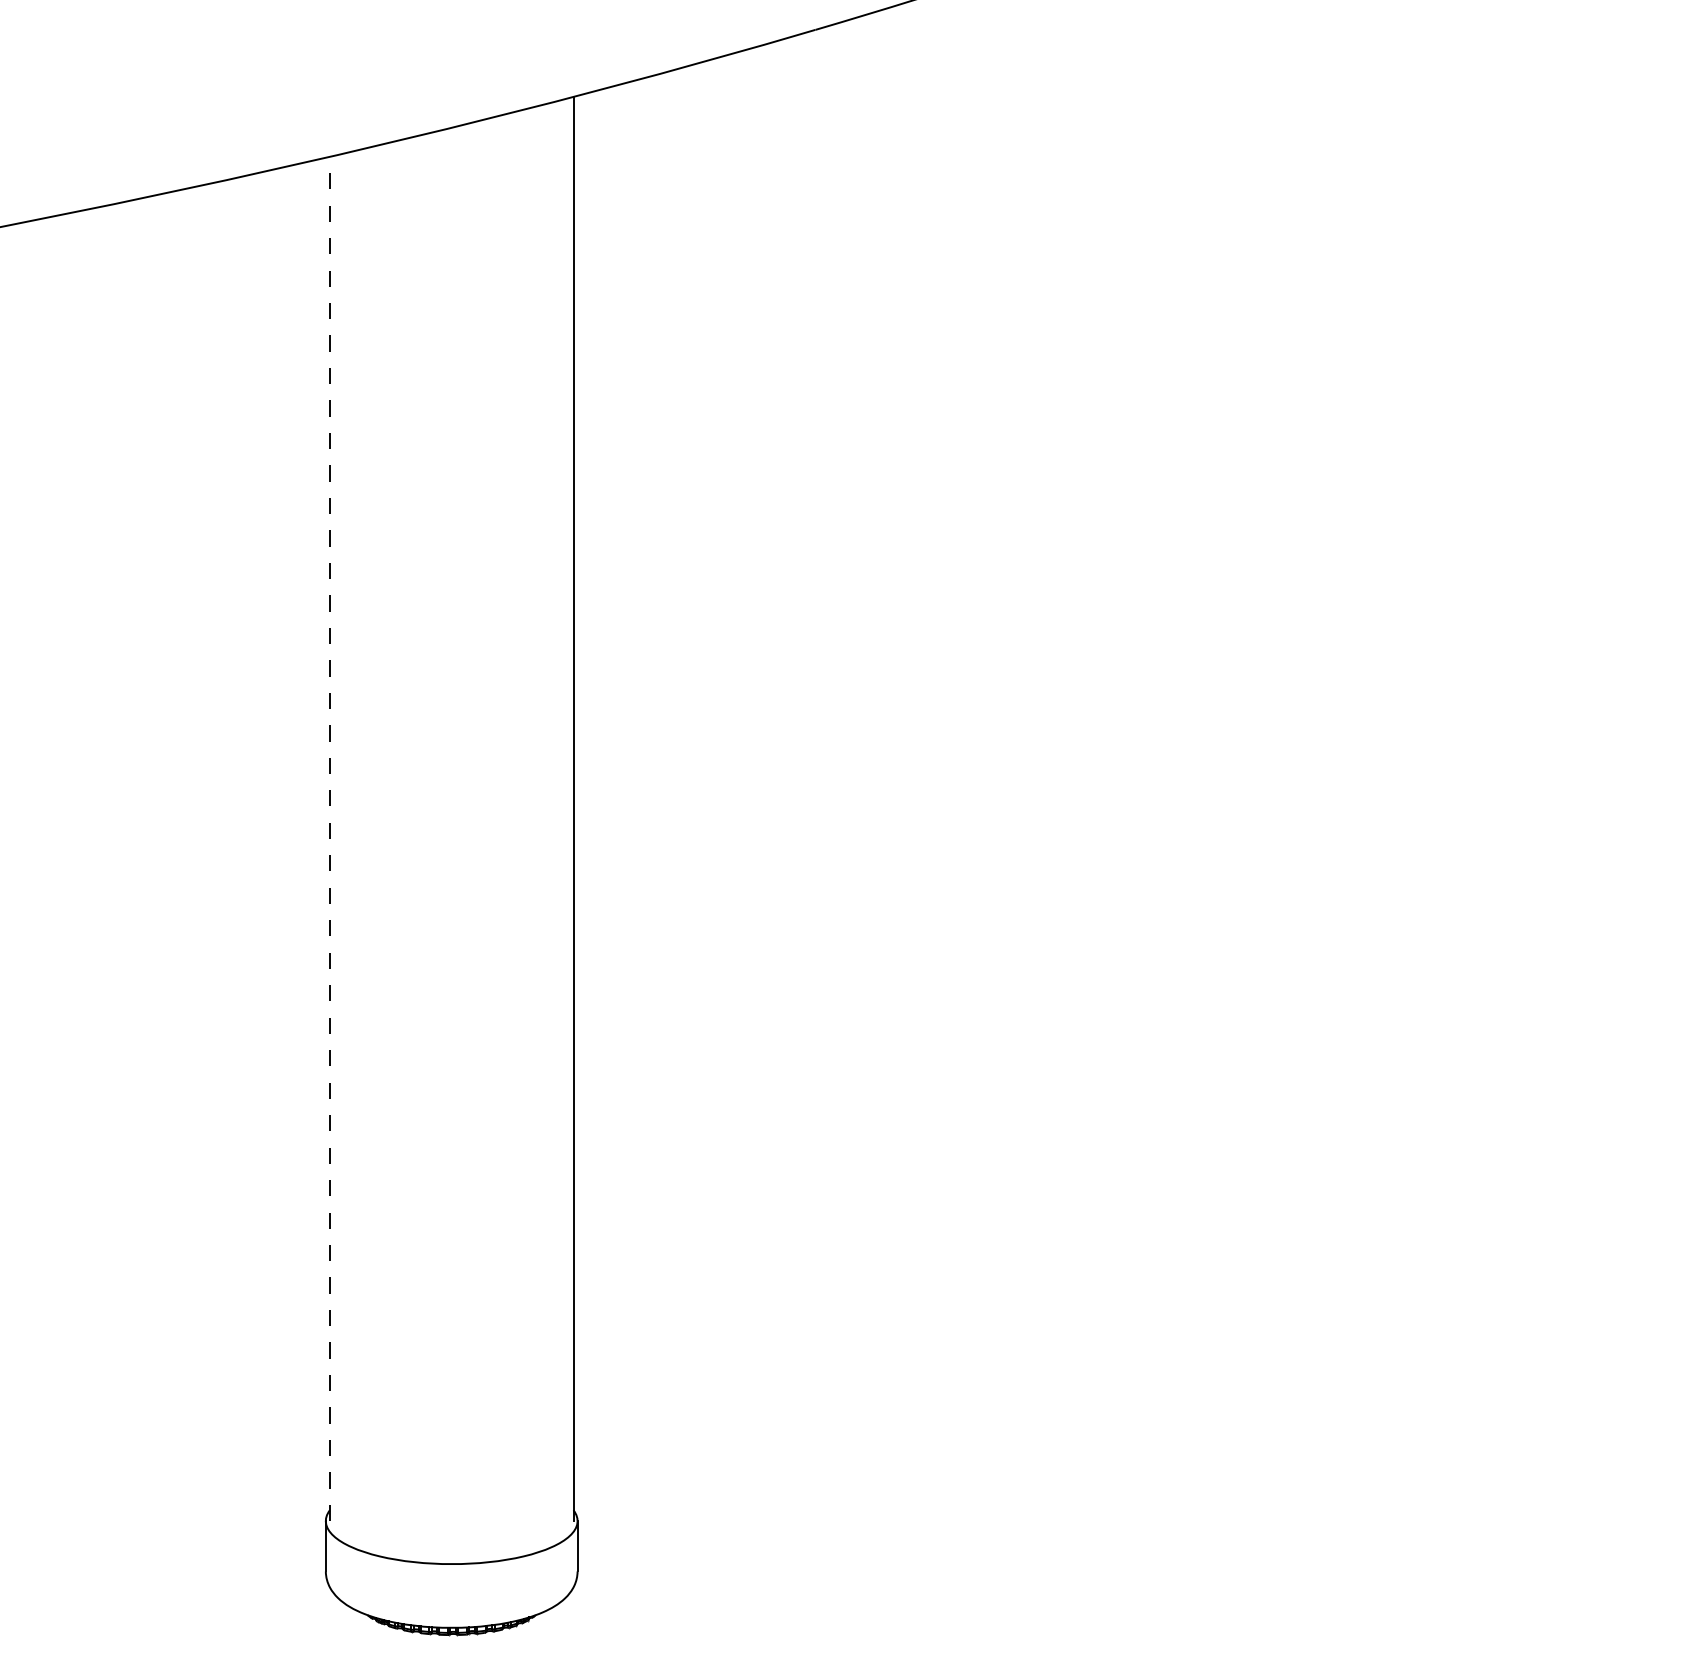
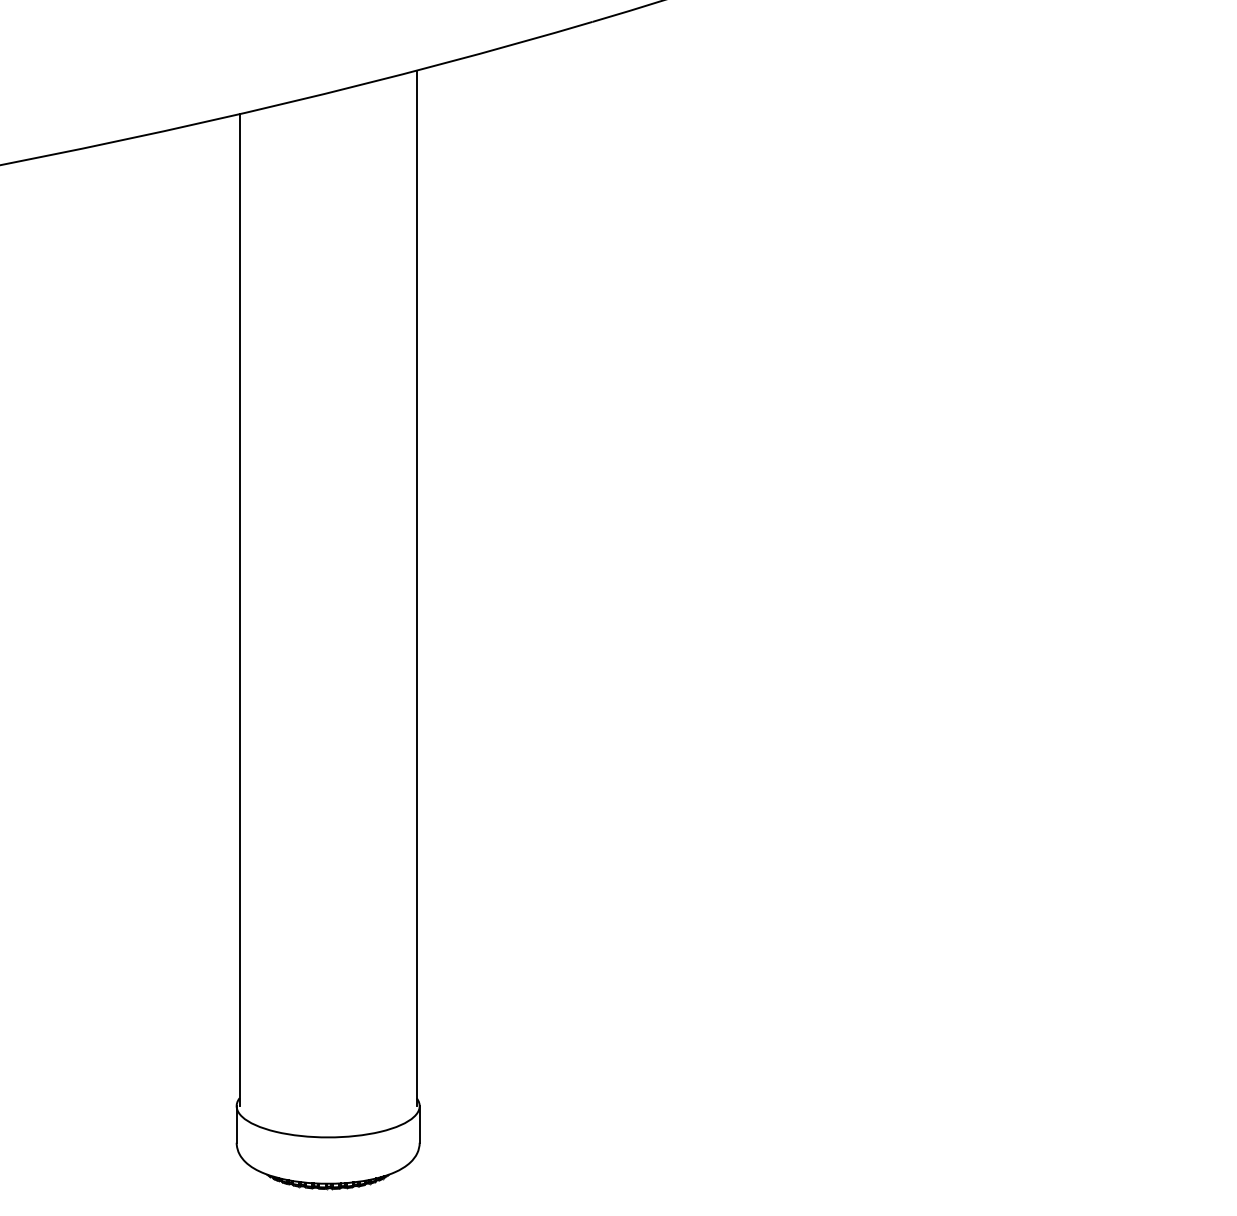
line: (329, 838) -> (239, 609), dashed -> solid

